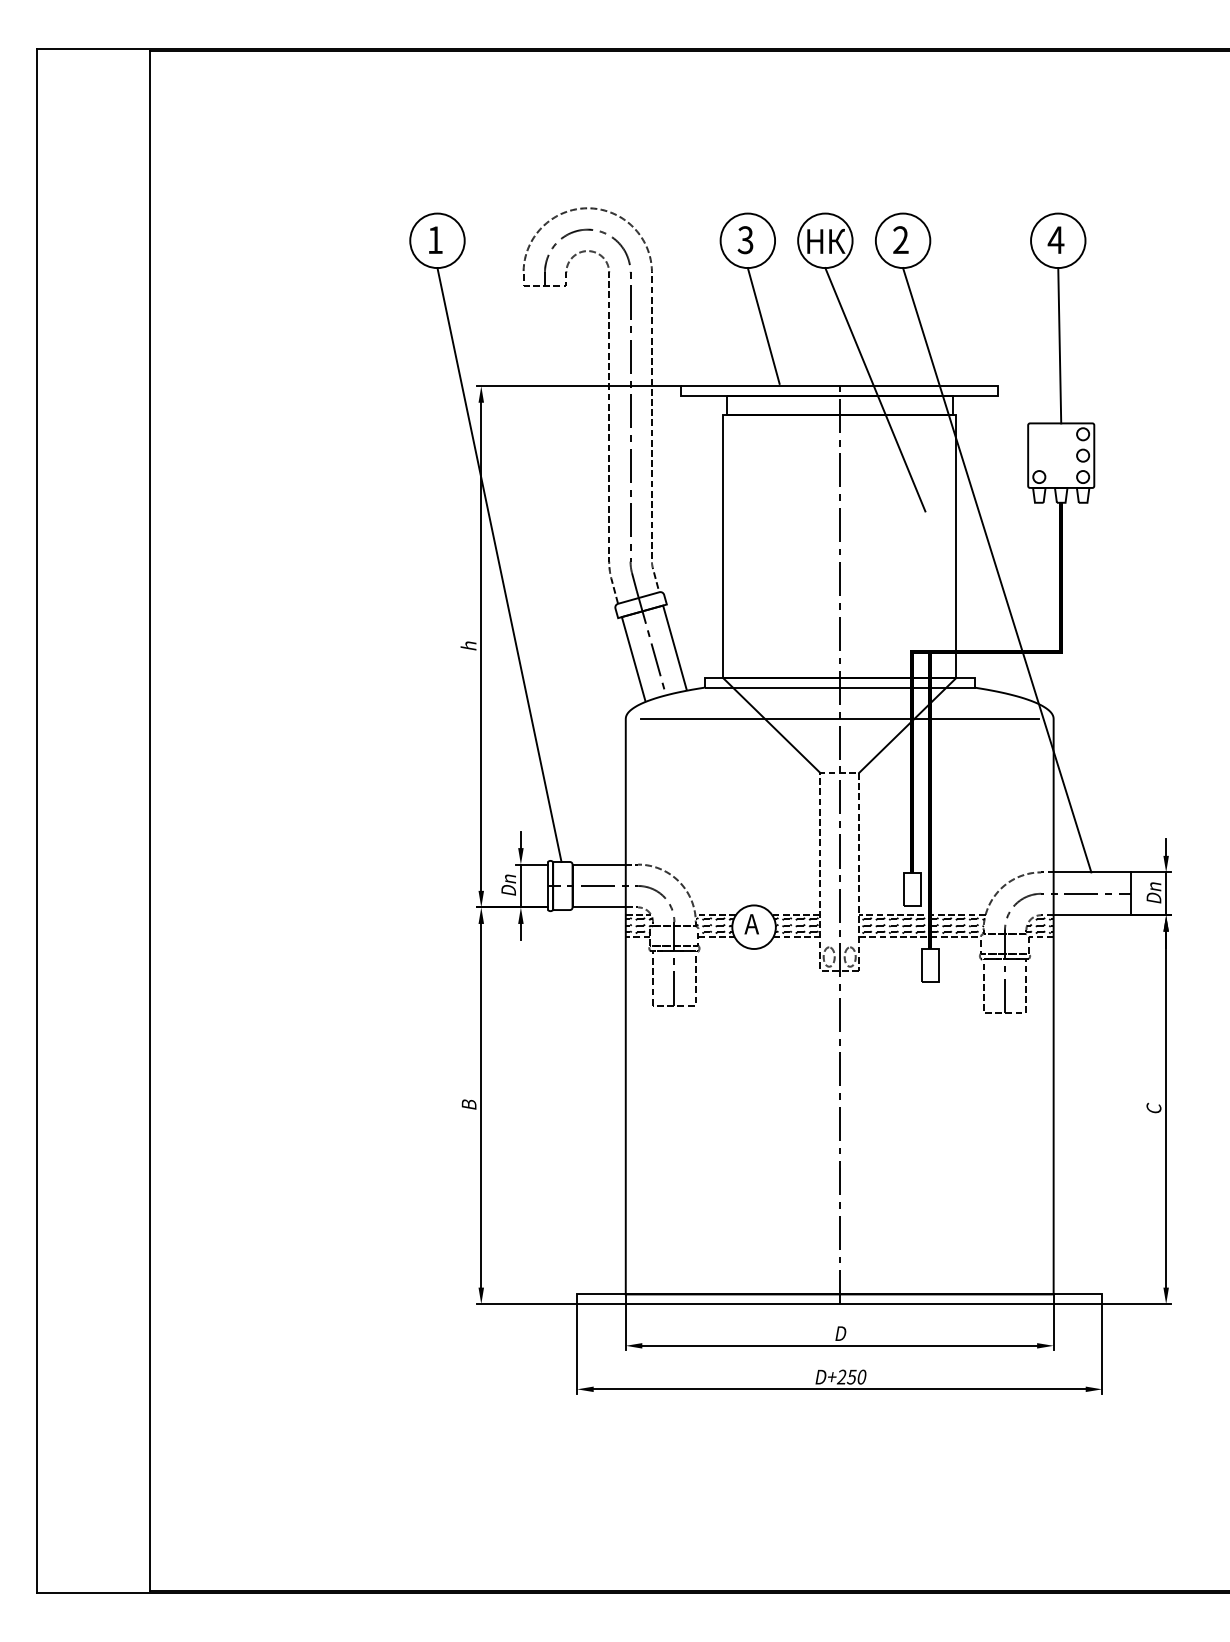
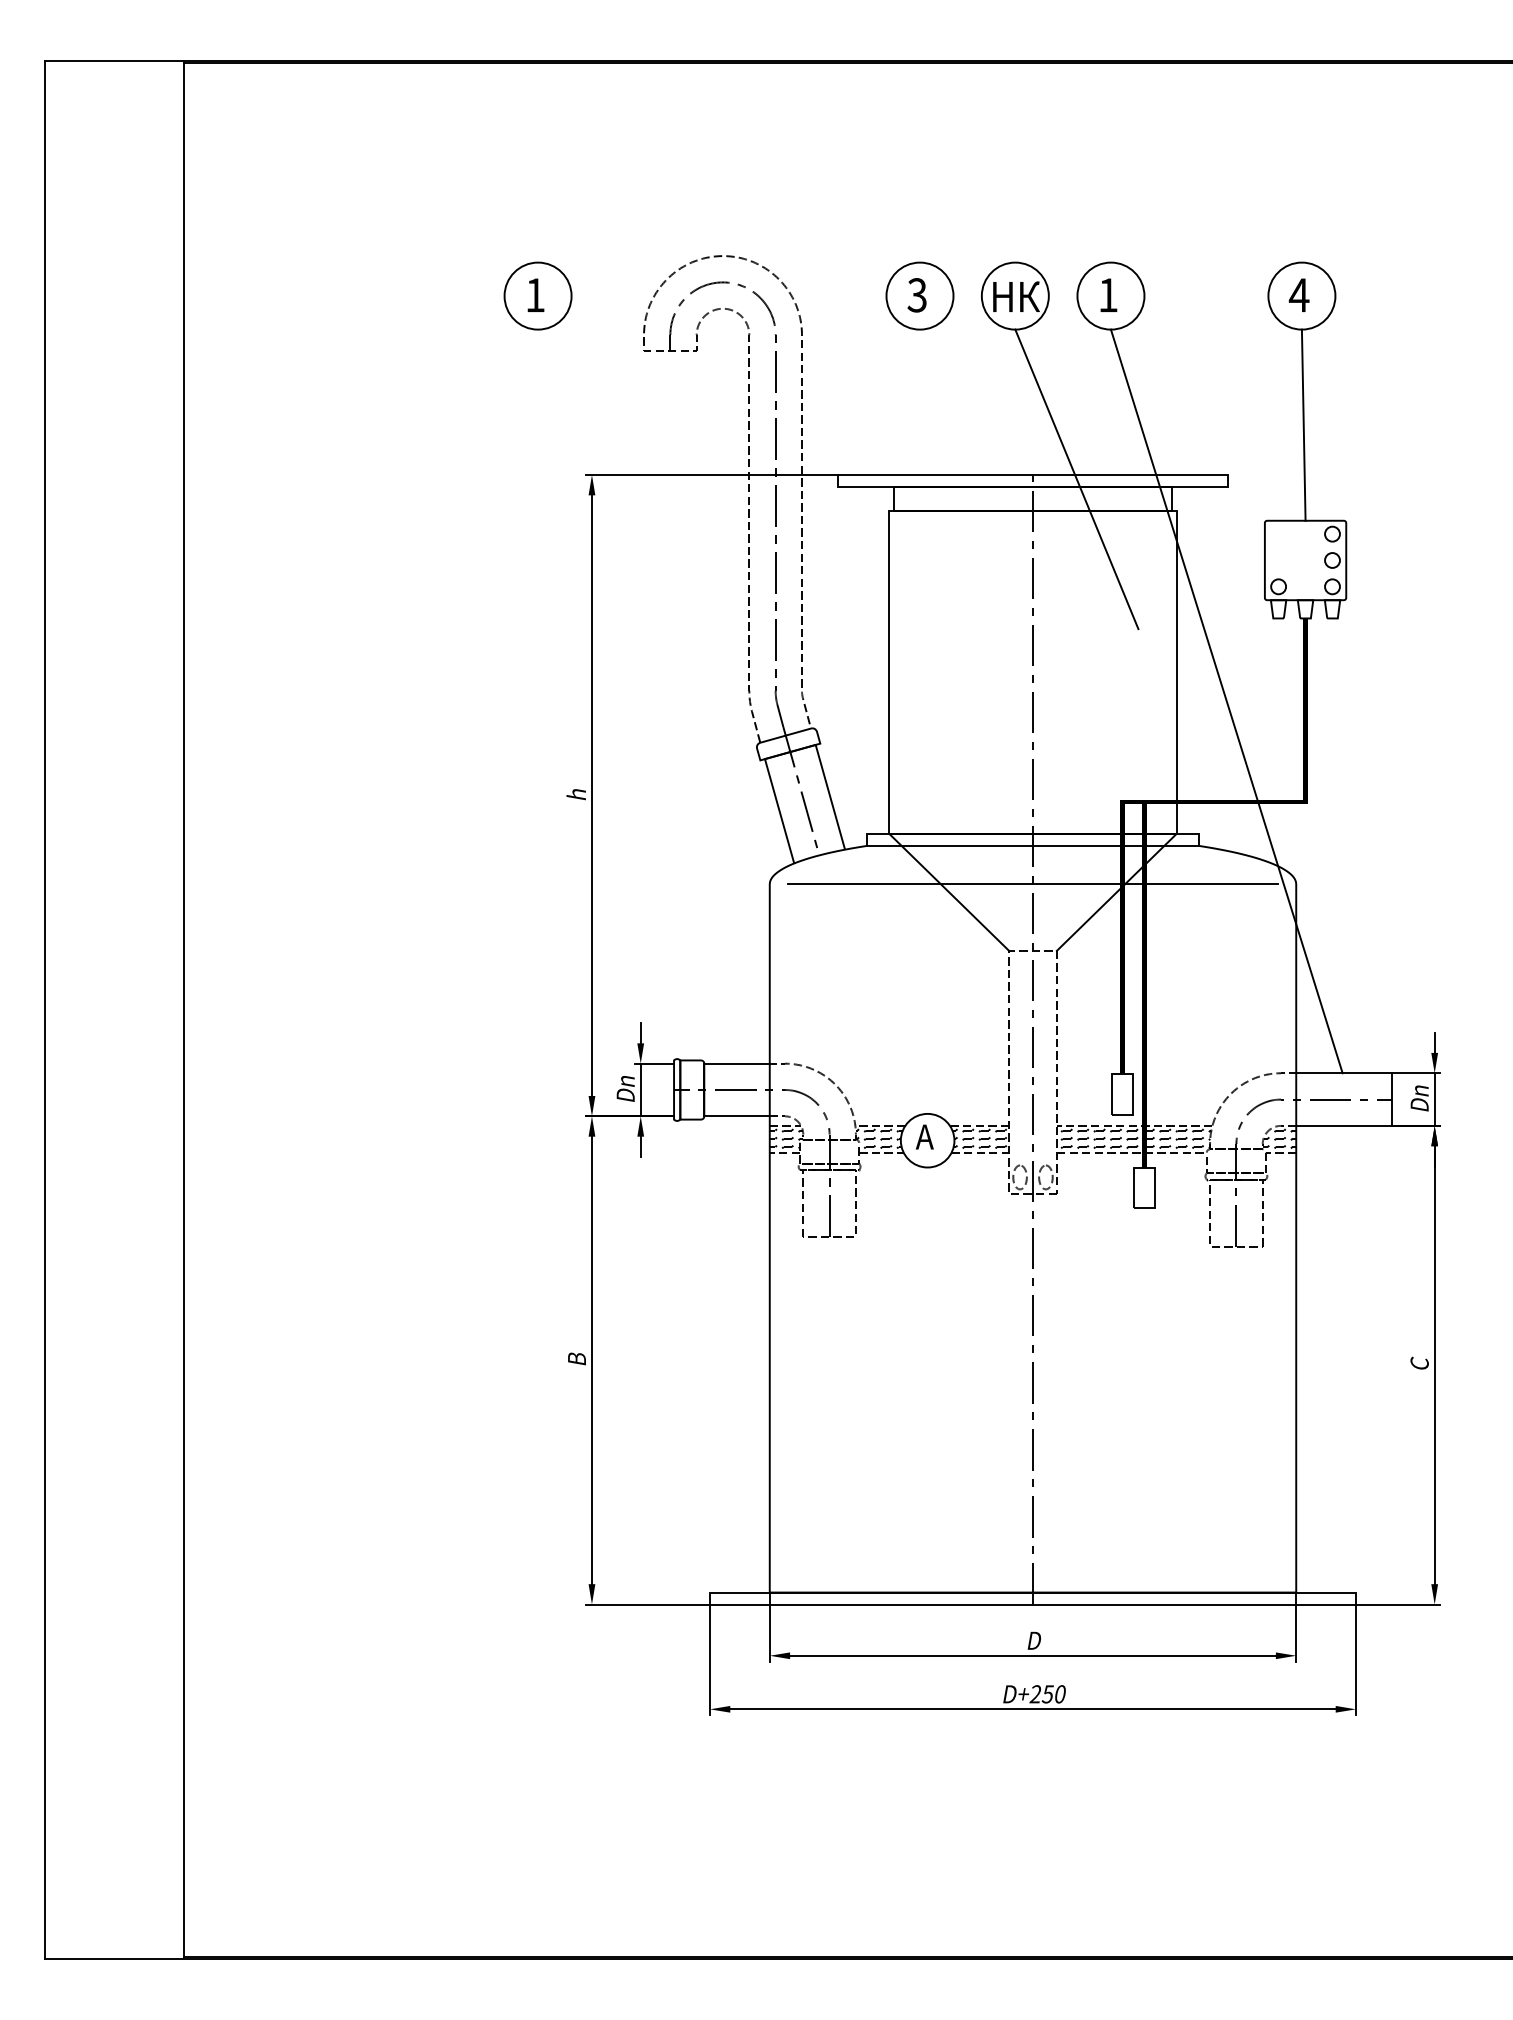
text: (900, 240) -> (1107, 295), 2 -> 1
line: (763, 325) -> (939, 400), removed
line: (499, 564) -> (614, 694), removed

